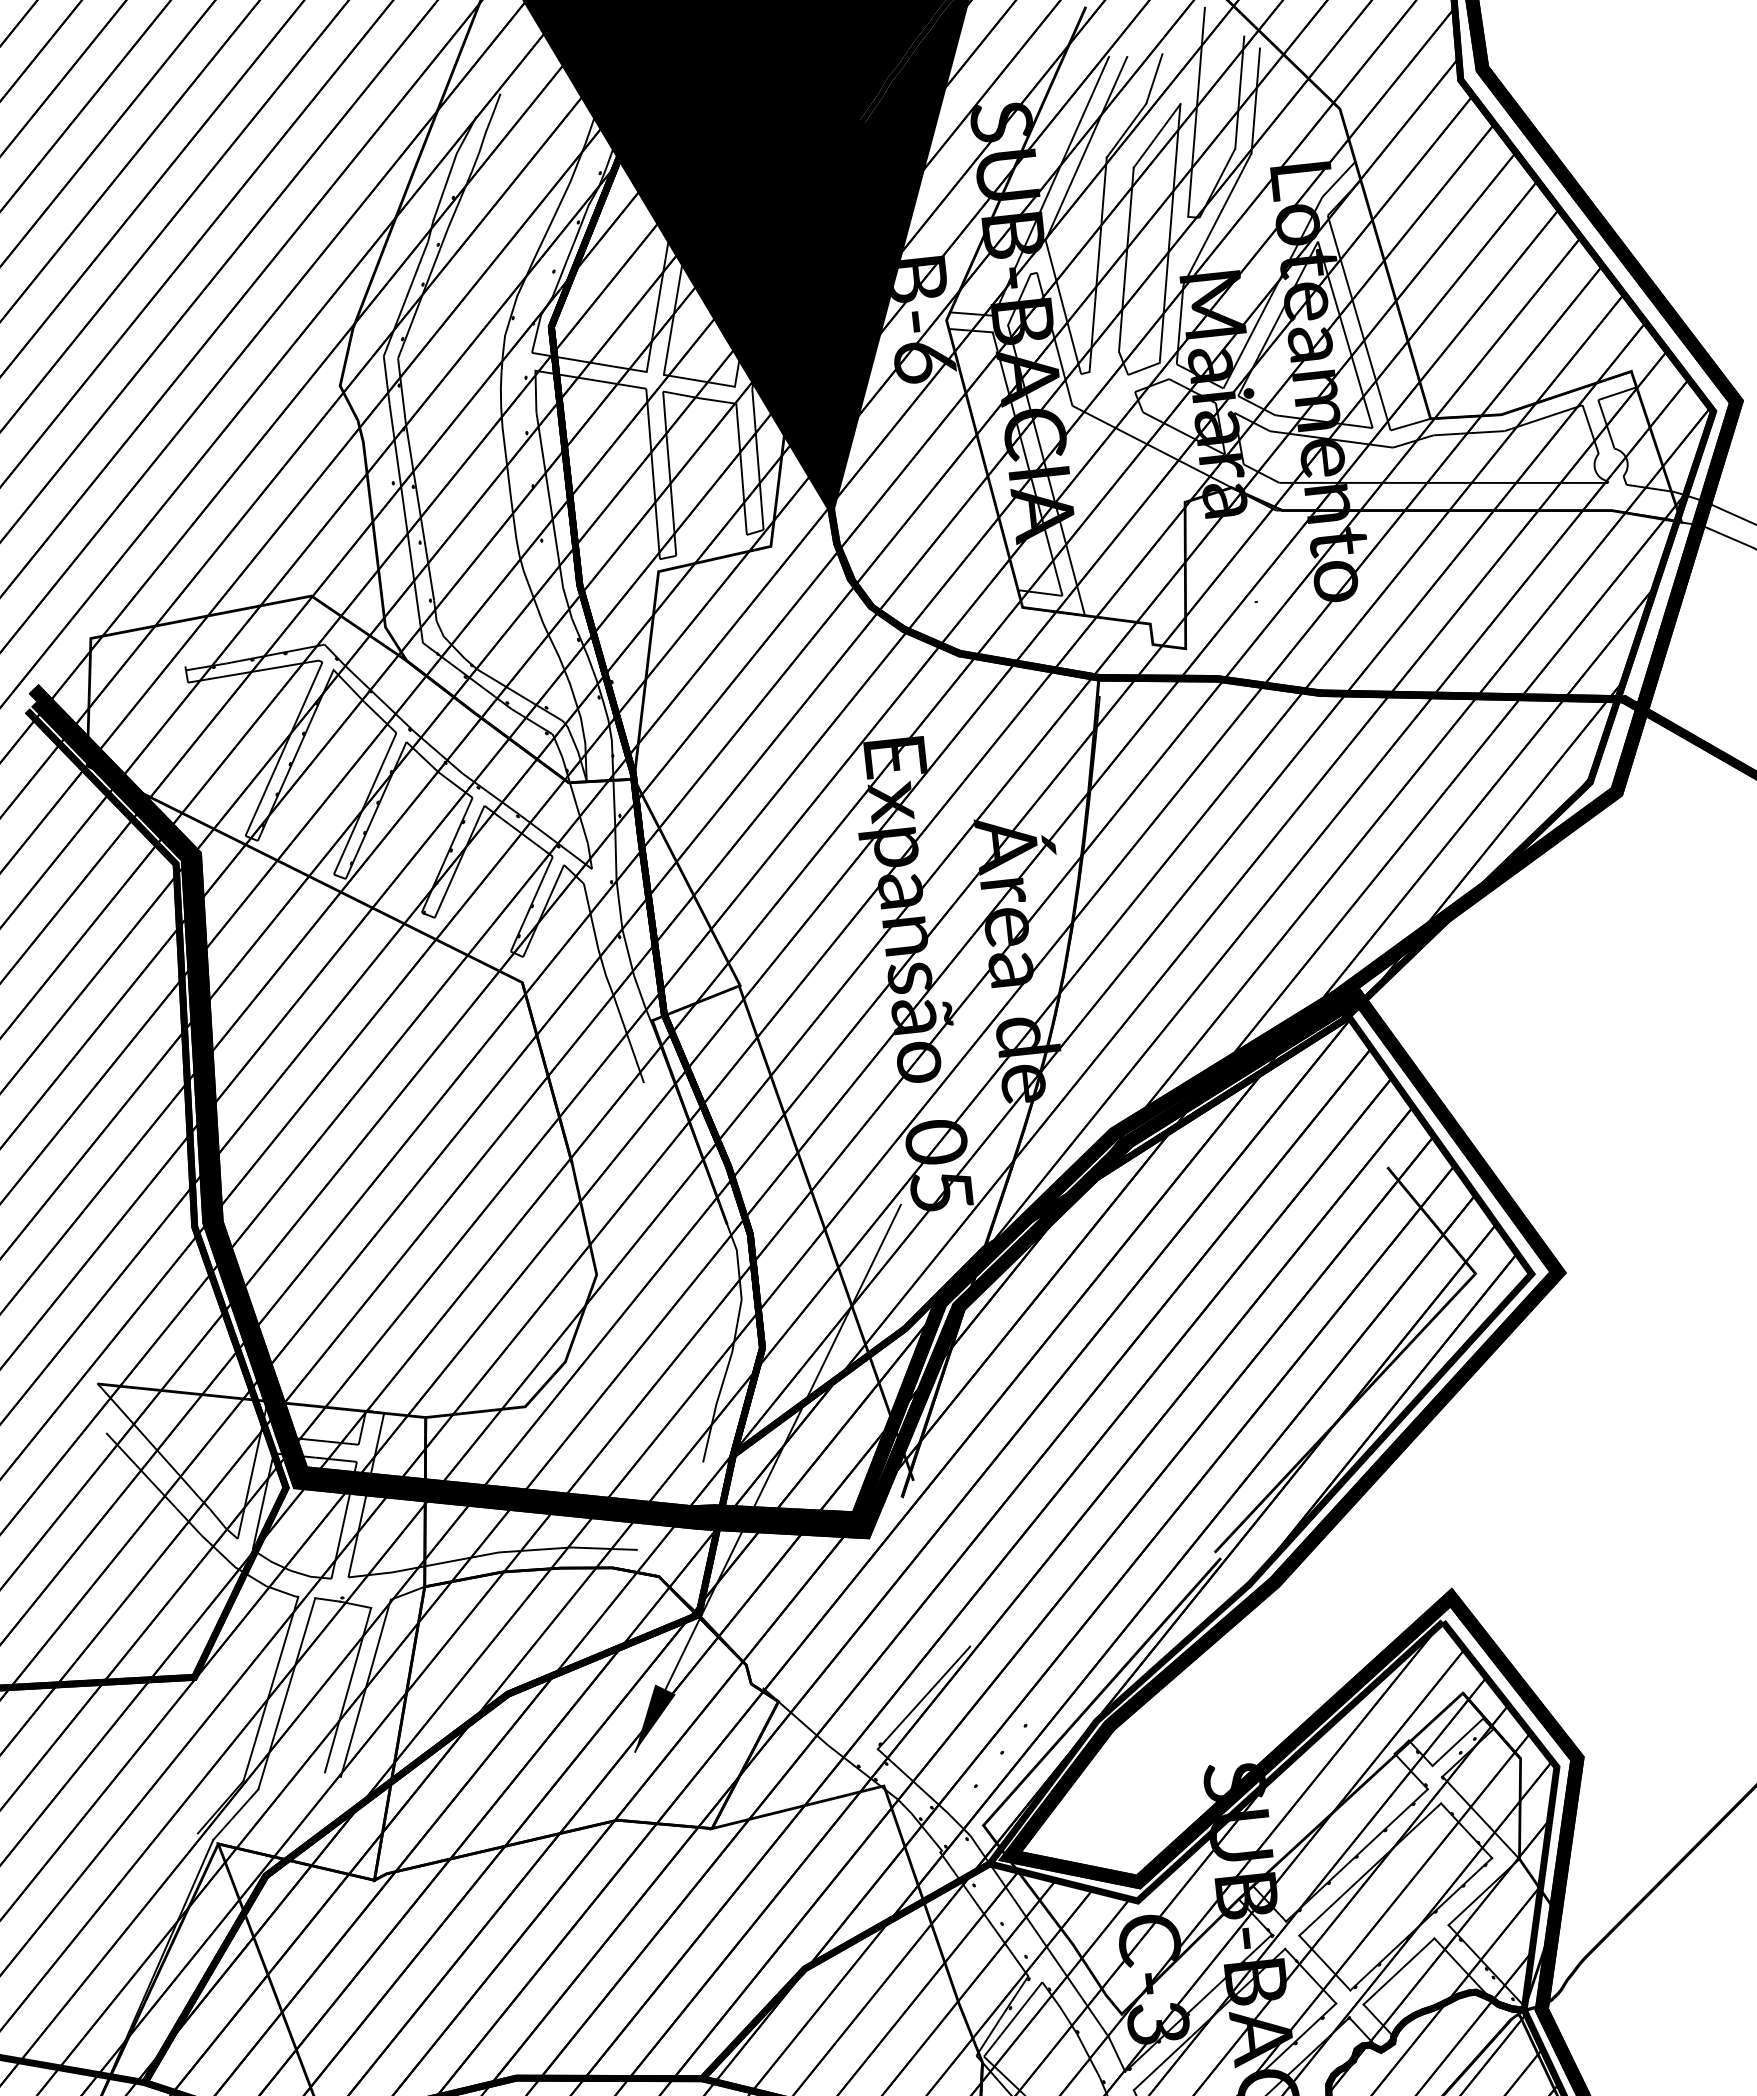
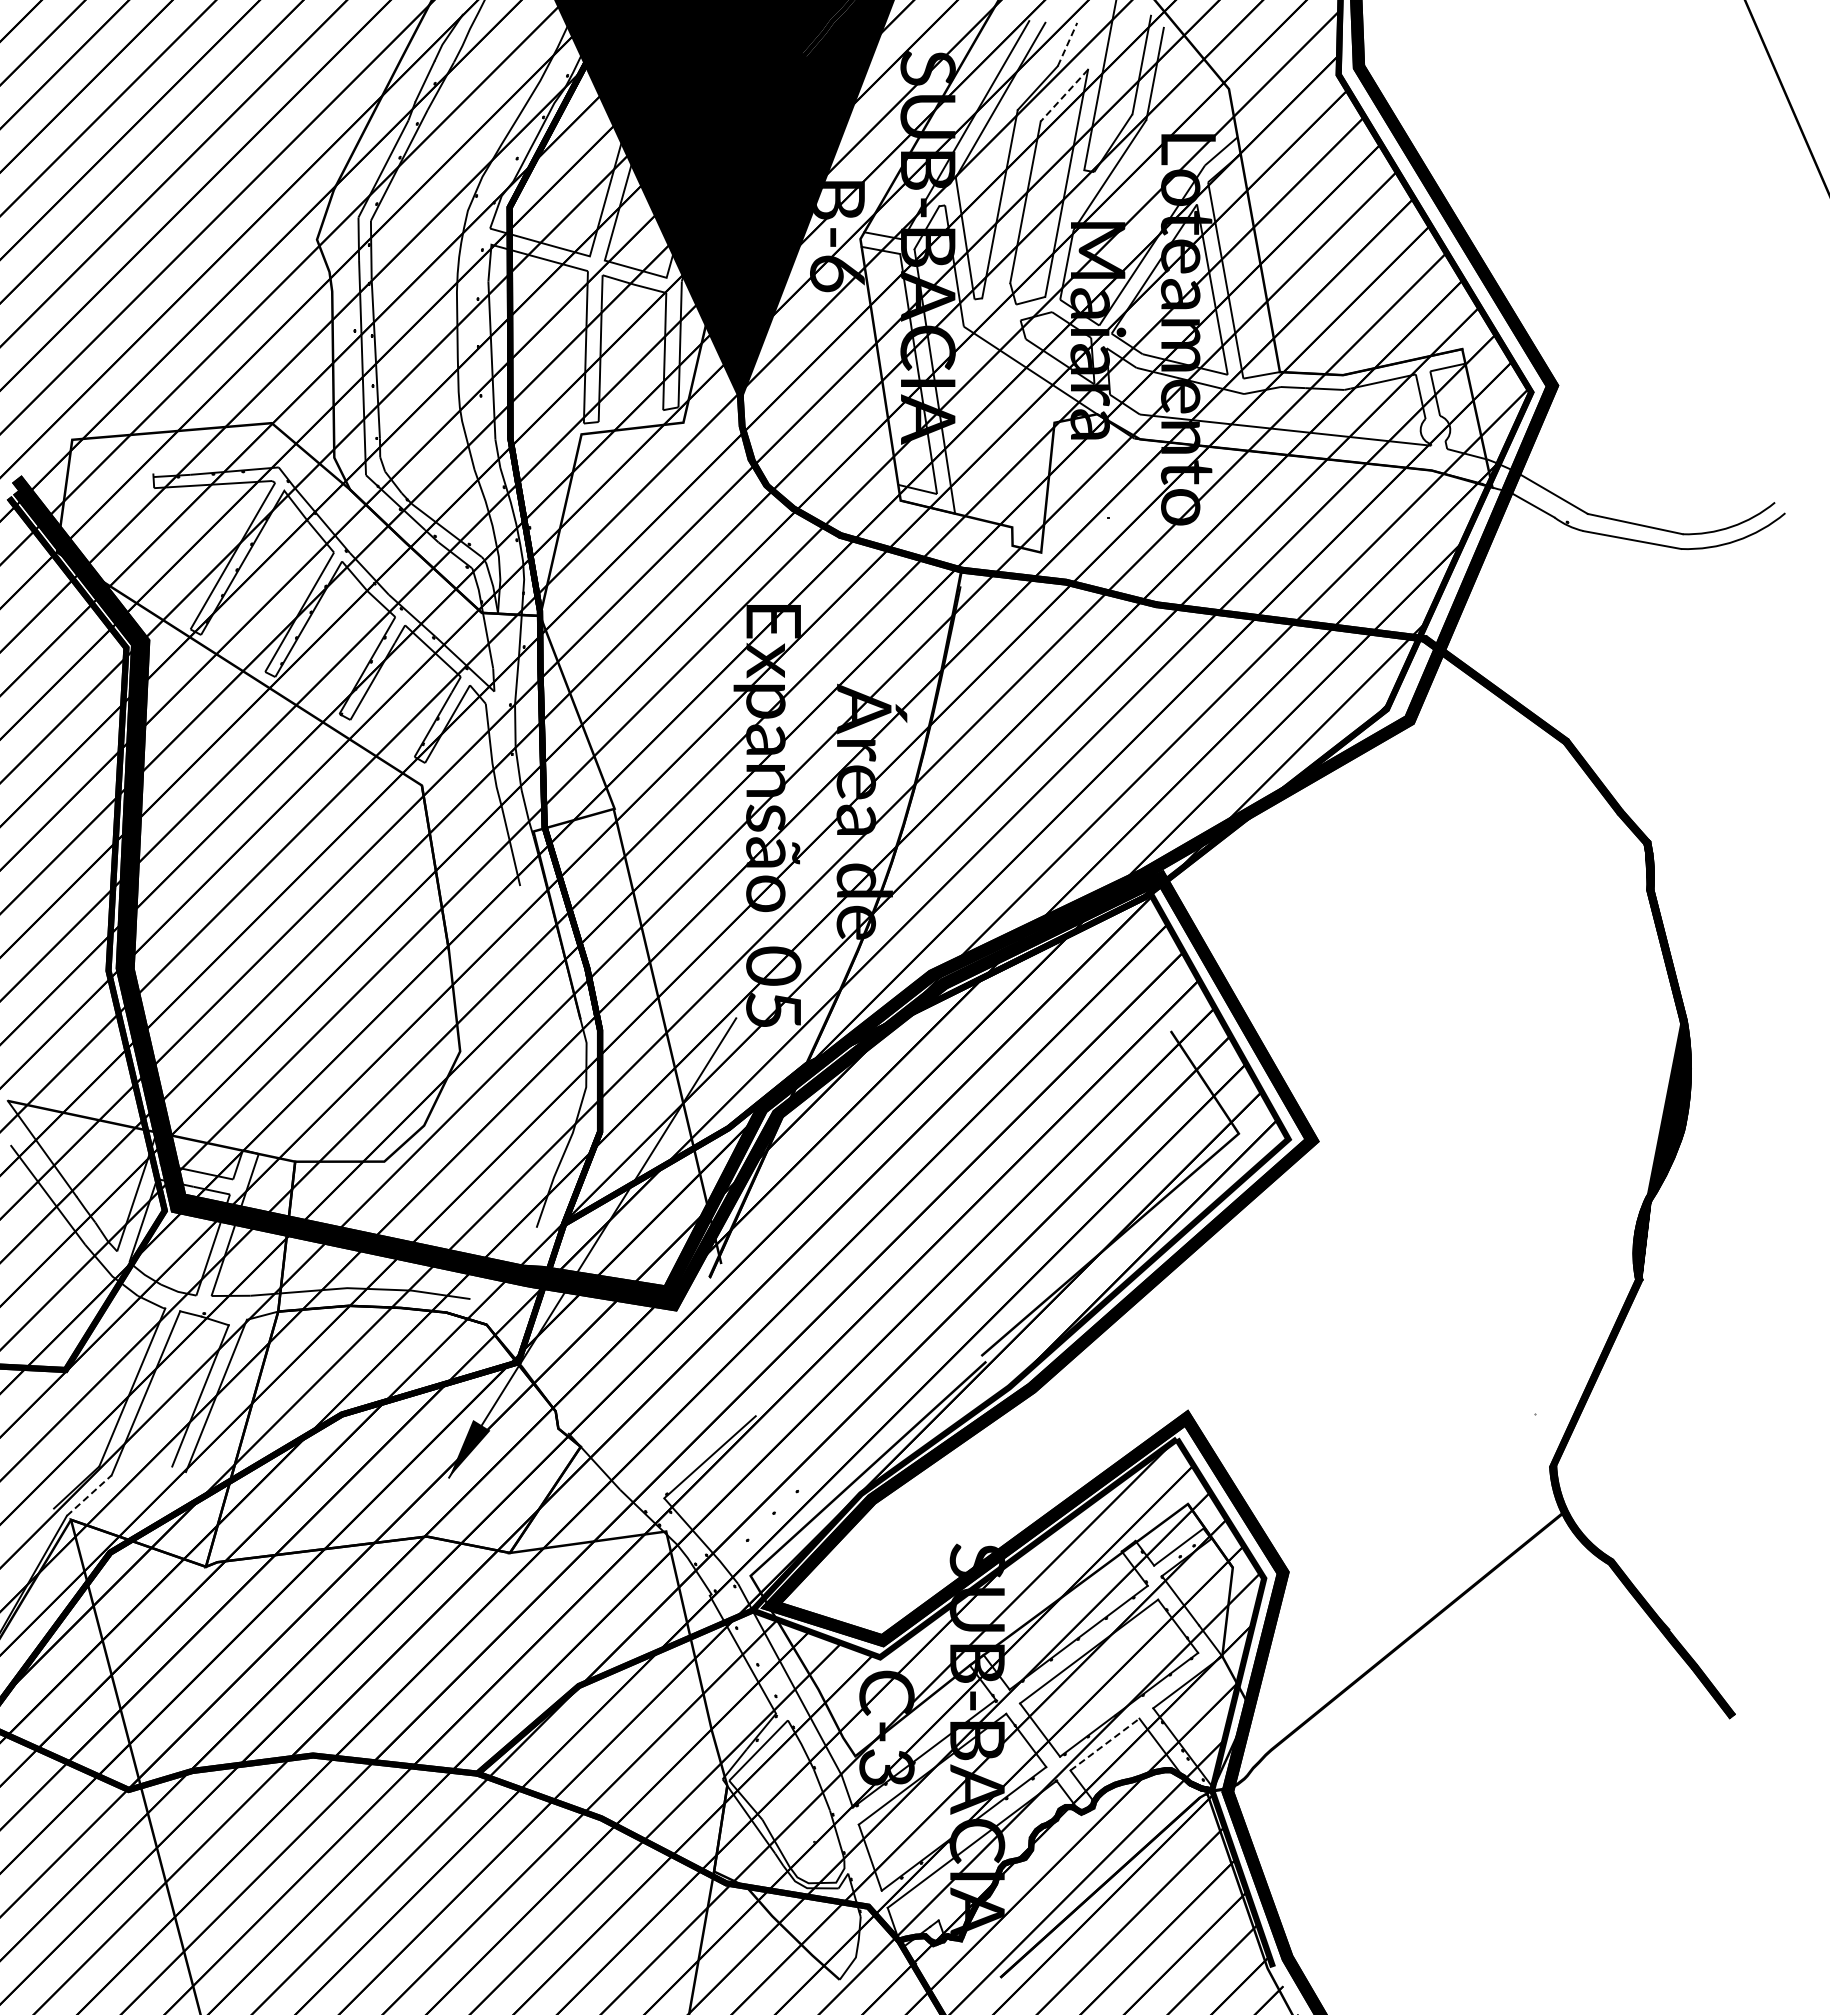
line: (1154, 78) -> (1067, 44), solid -> dashed
line: (1157, 135) -> (1064, 95), solid -> dashed
line: (236, 1814) -> (89, 1495), solid -> dashed
line: (1399, 1971) -> (1105, 1744), solid -> dashed

